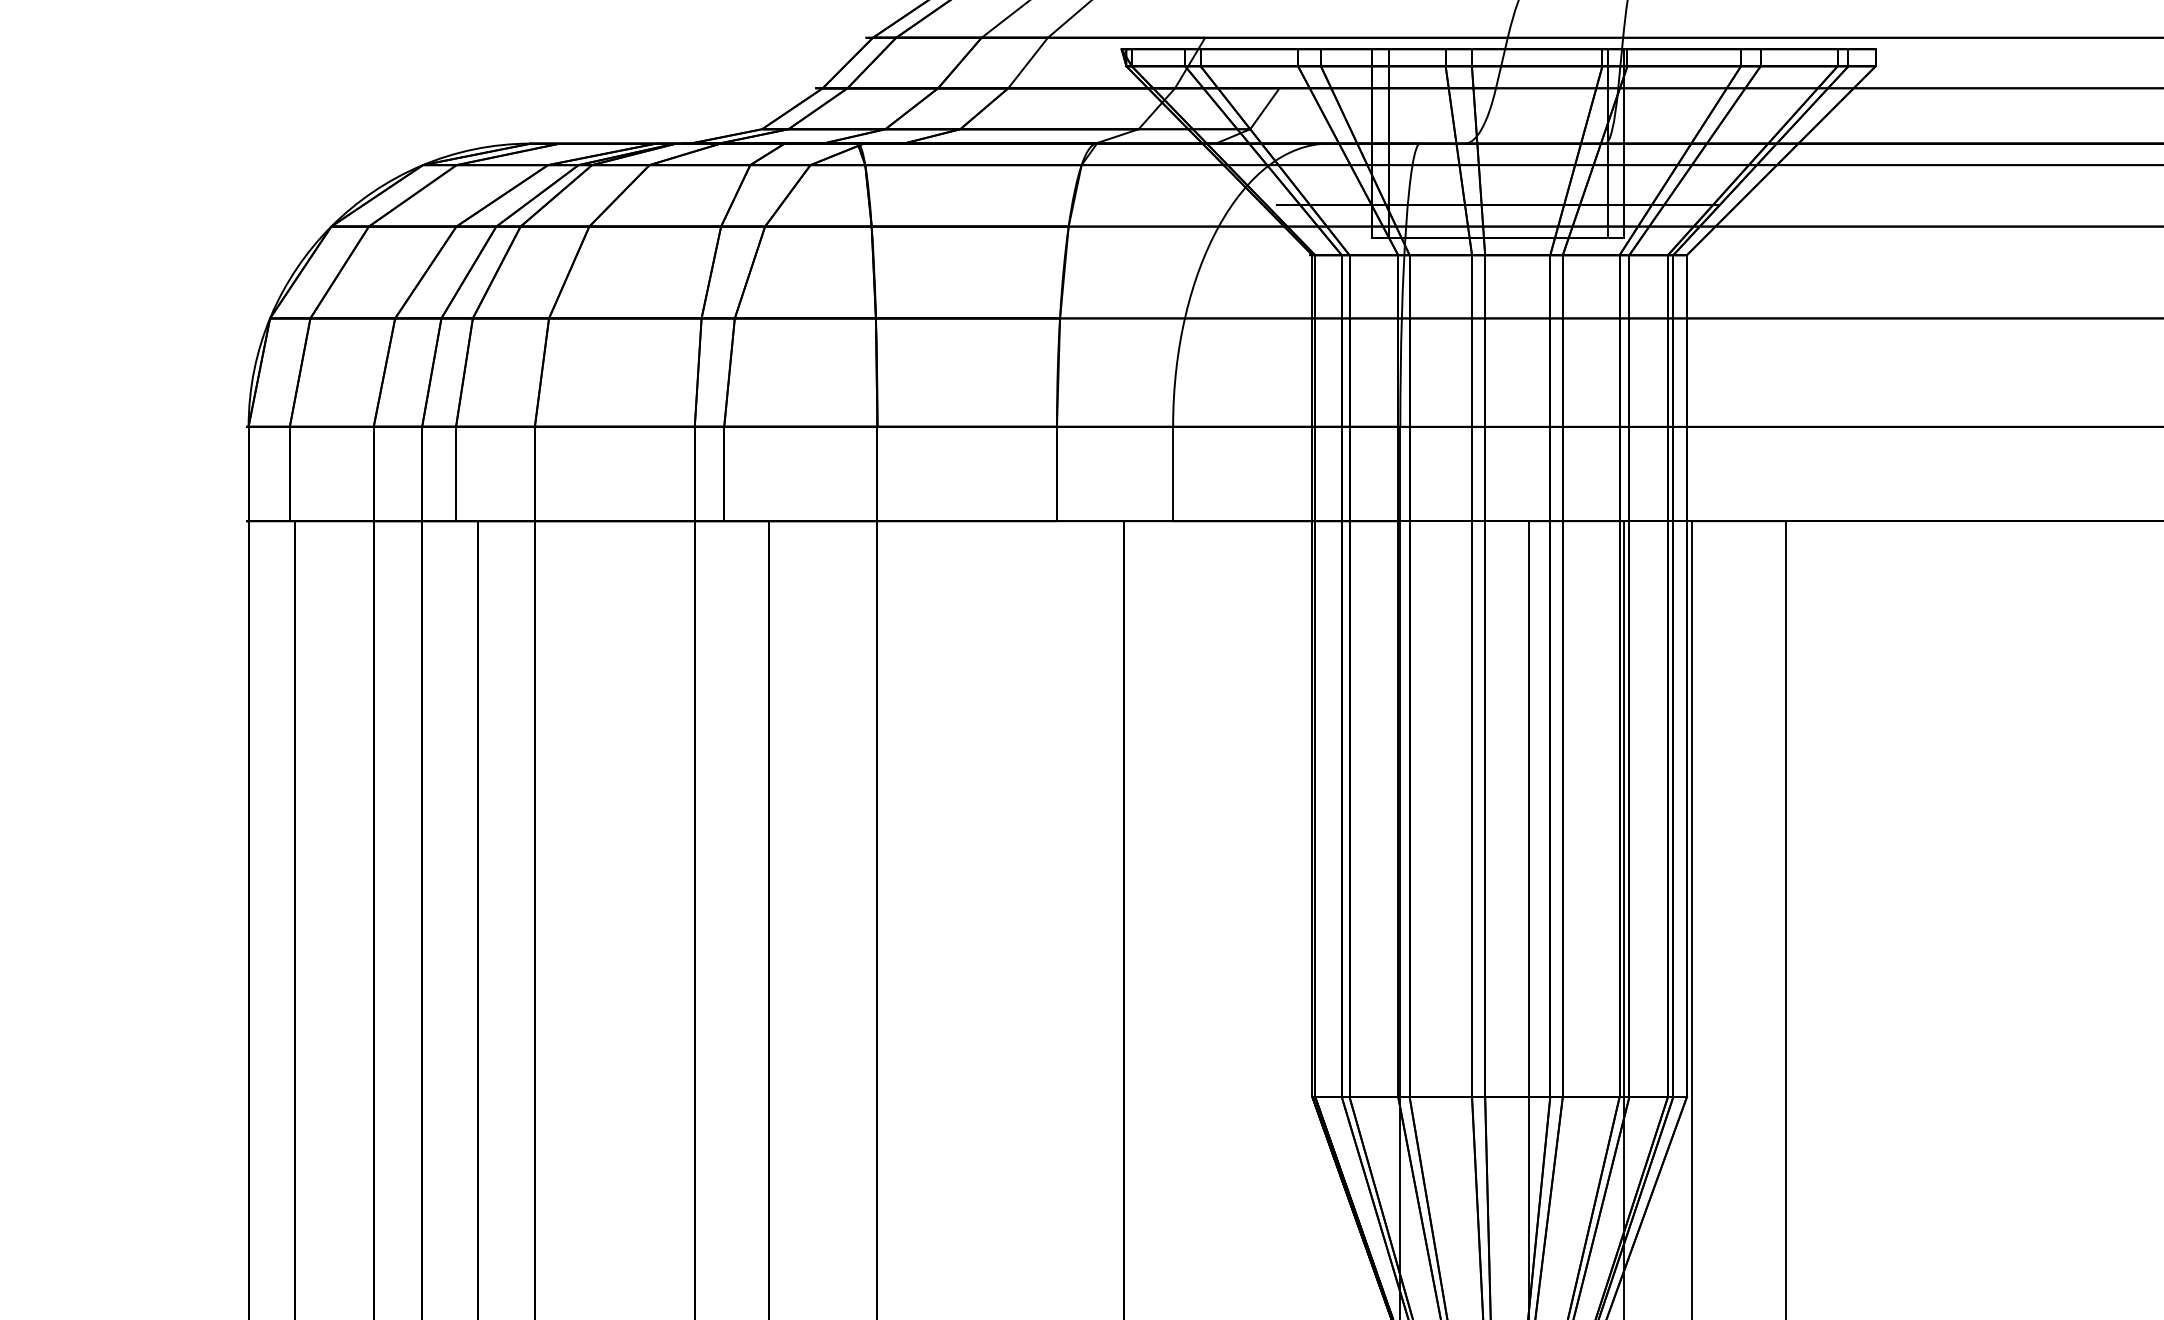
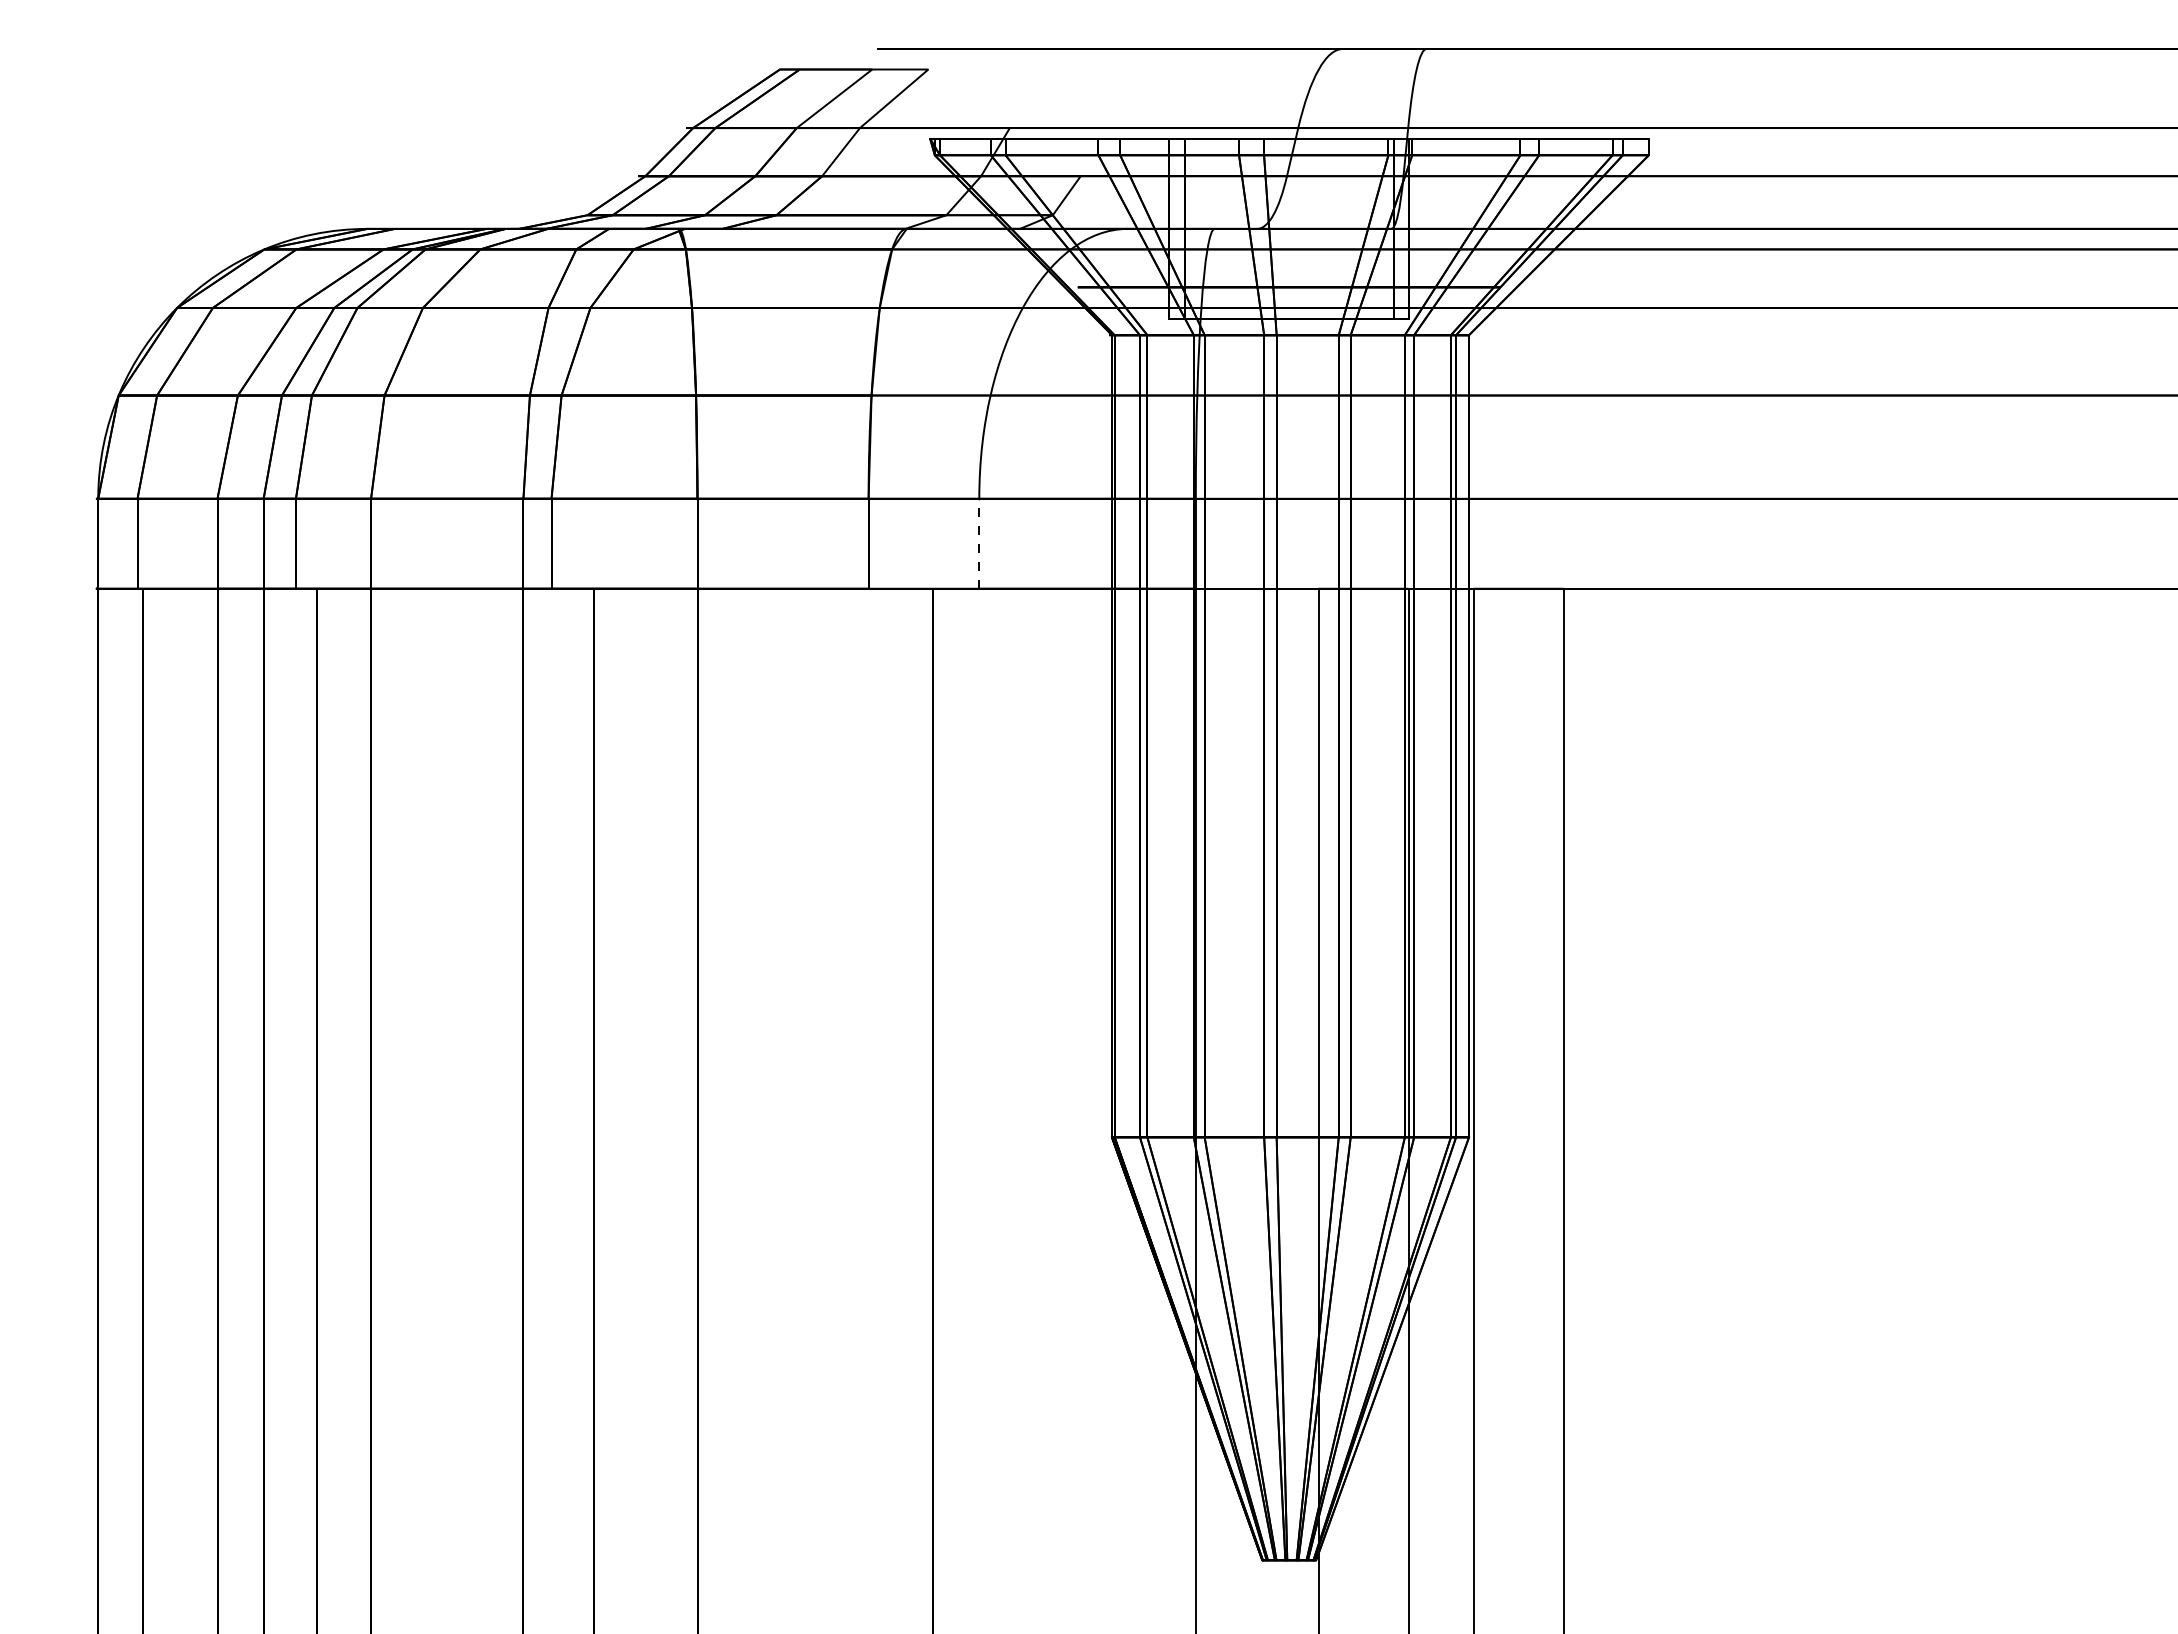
line: (1173, 473) -> (979, 543), solid -> dashed

